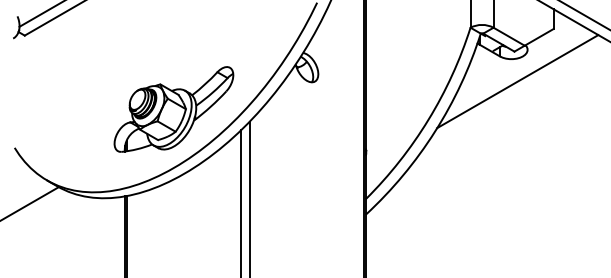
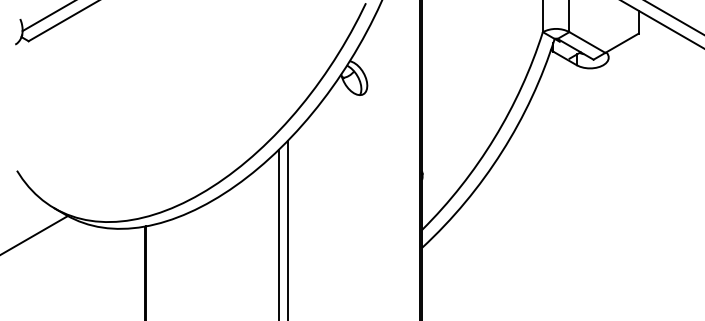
line: (517, 81) -> (597, 94), removed
part: (173, 109) -> (200, 126), removed

